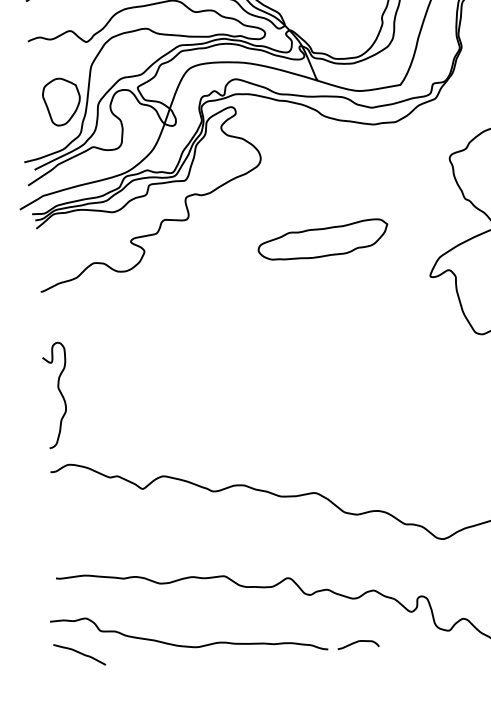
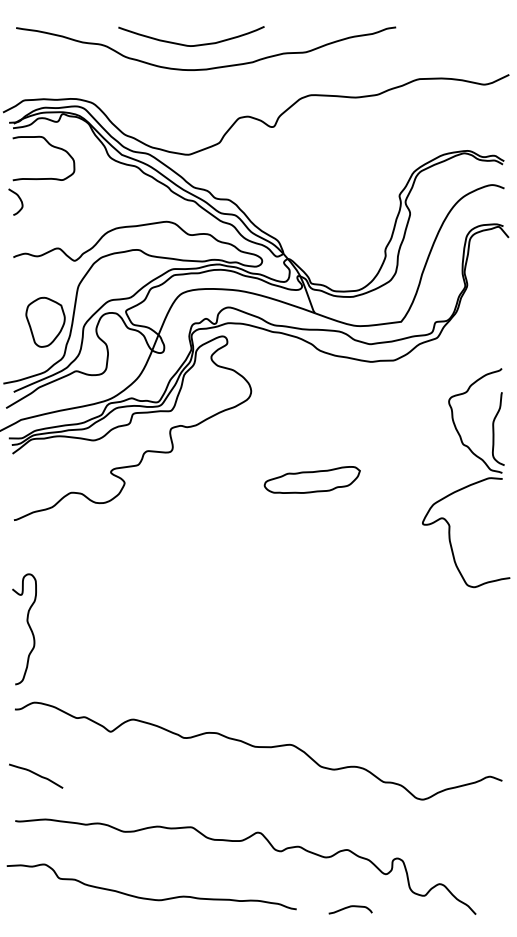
part: (323, 239) -> (312, 479), size x0.7
curve: (358, 642) -> (350, 907), moved
curve: (80, 654) -> (36, 775), moved

